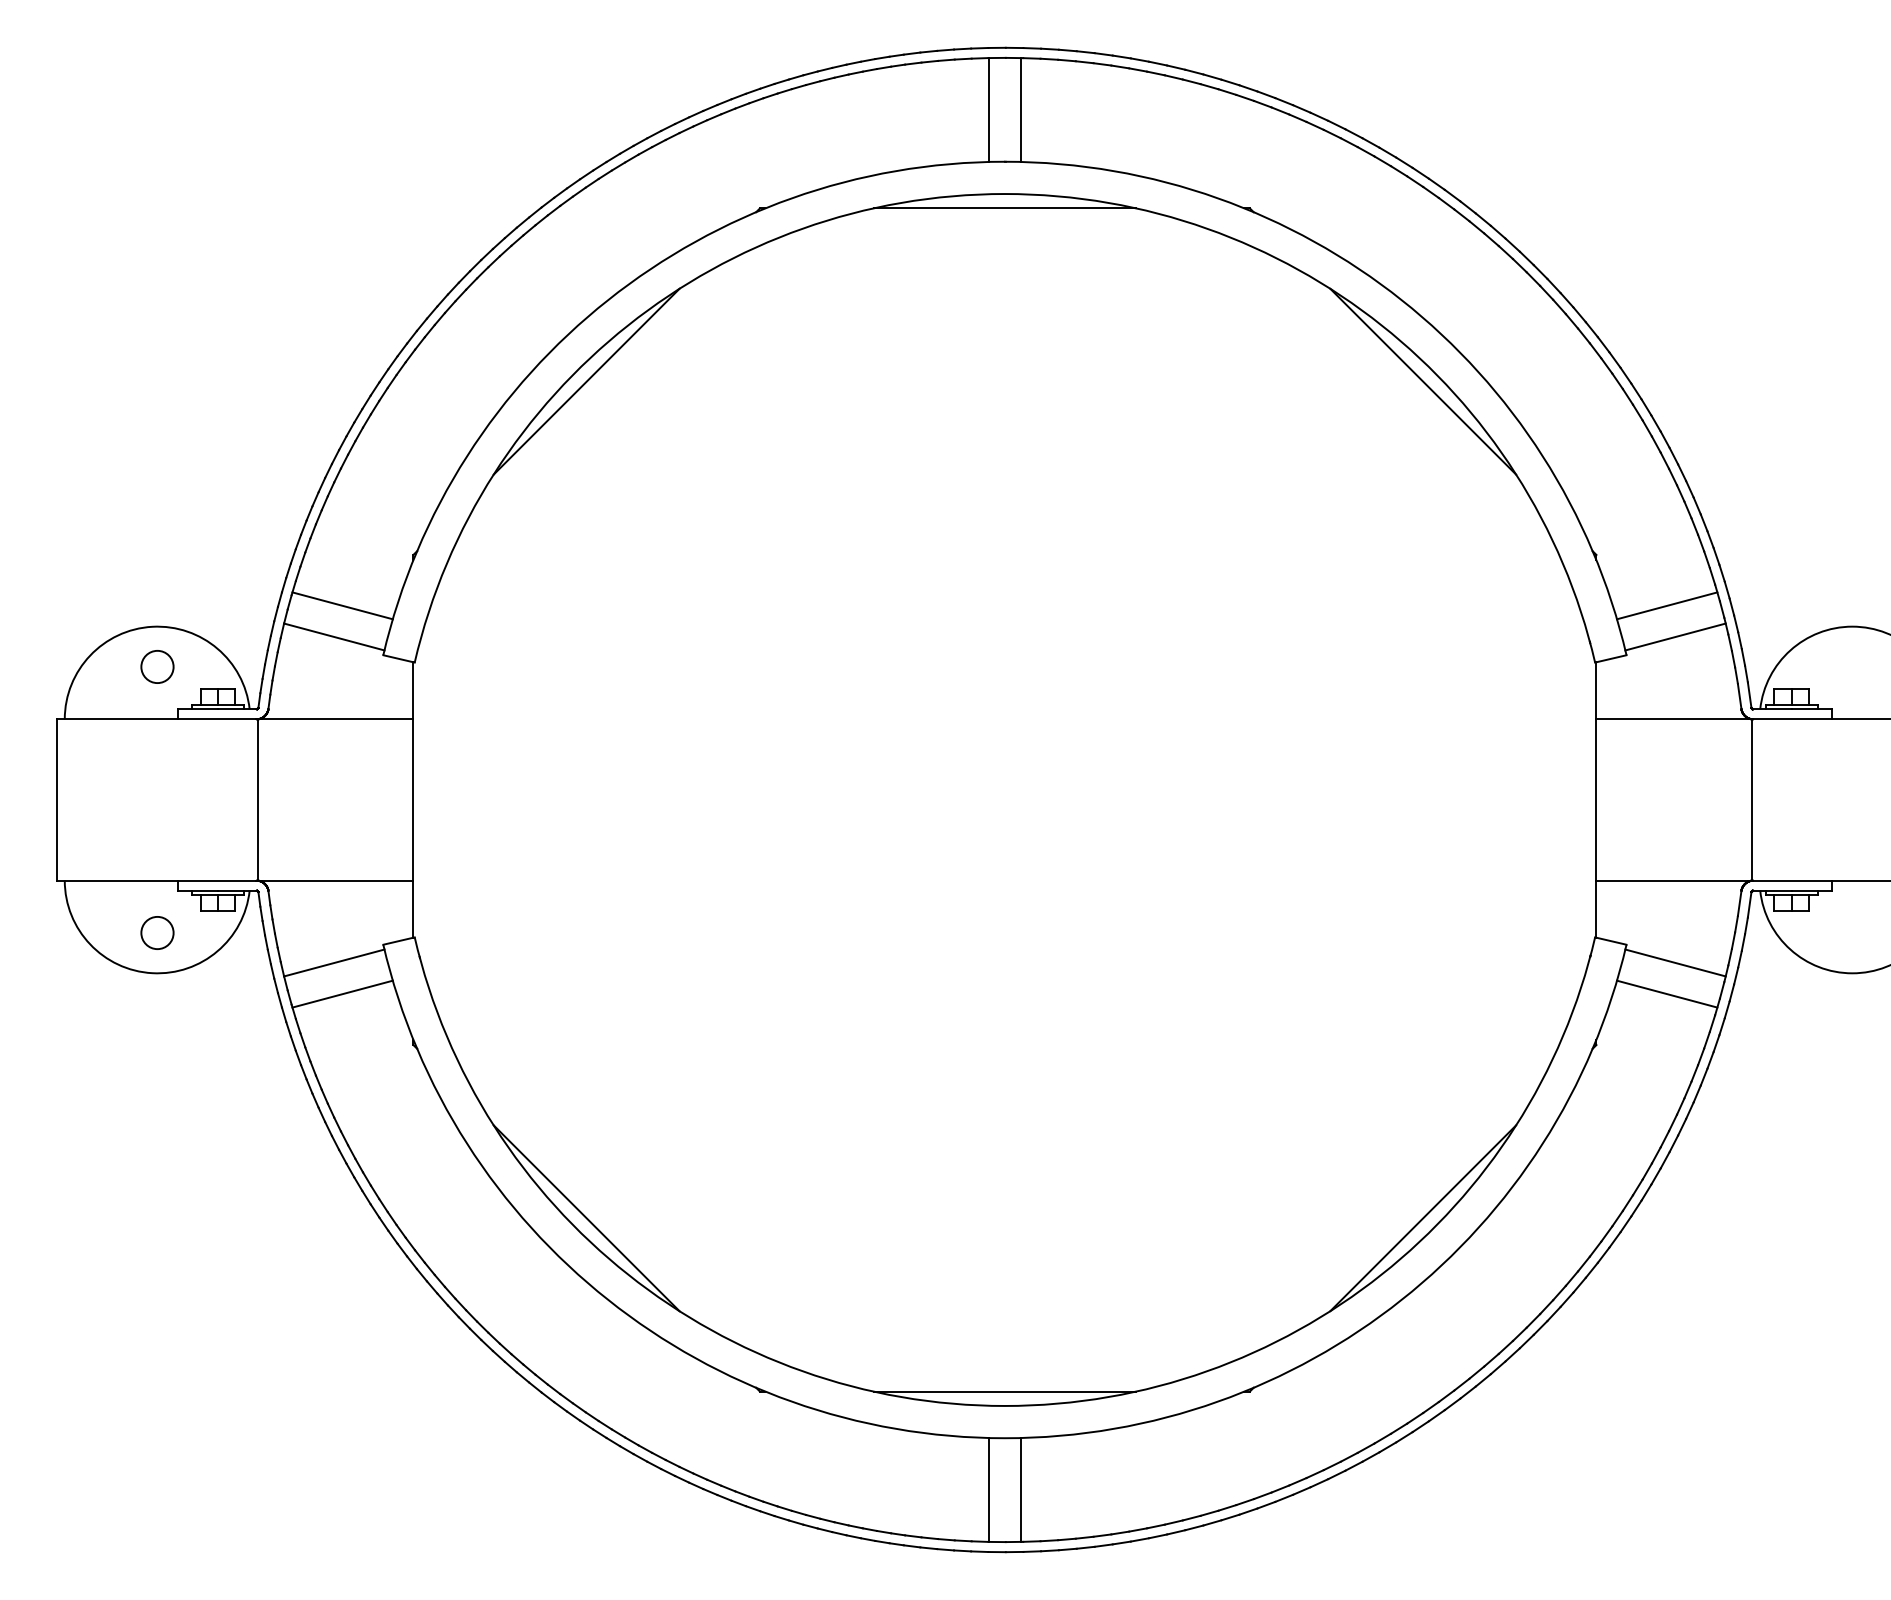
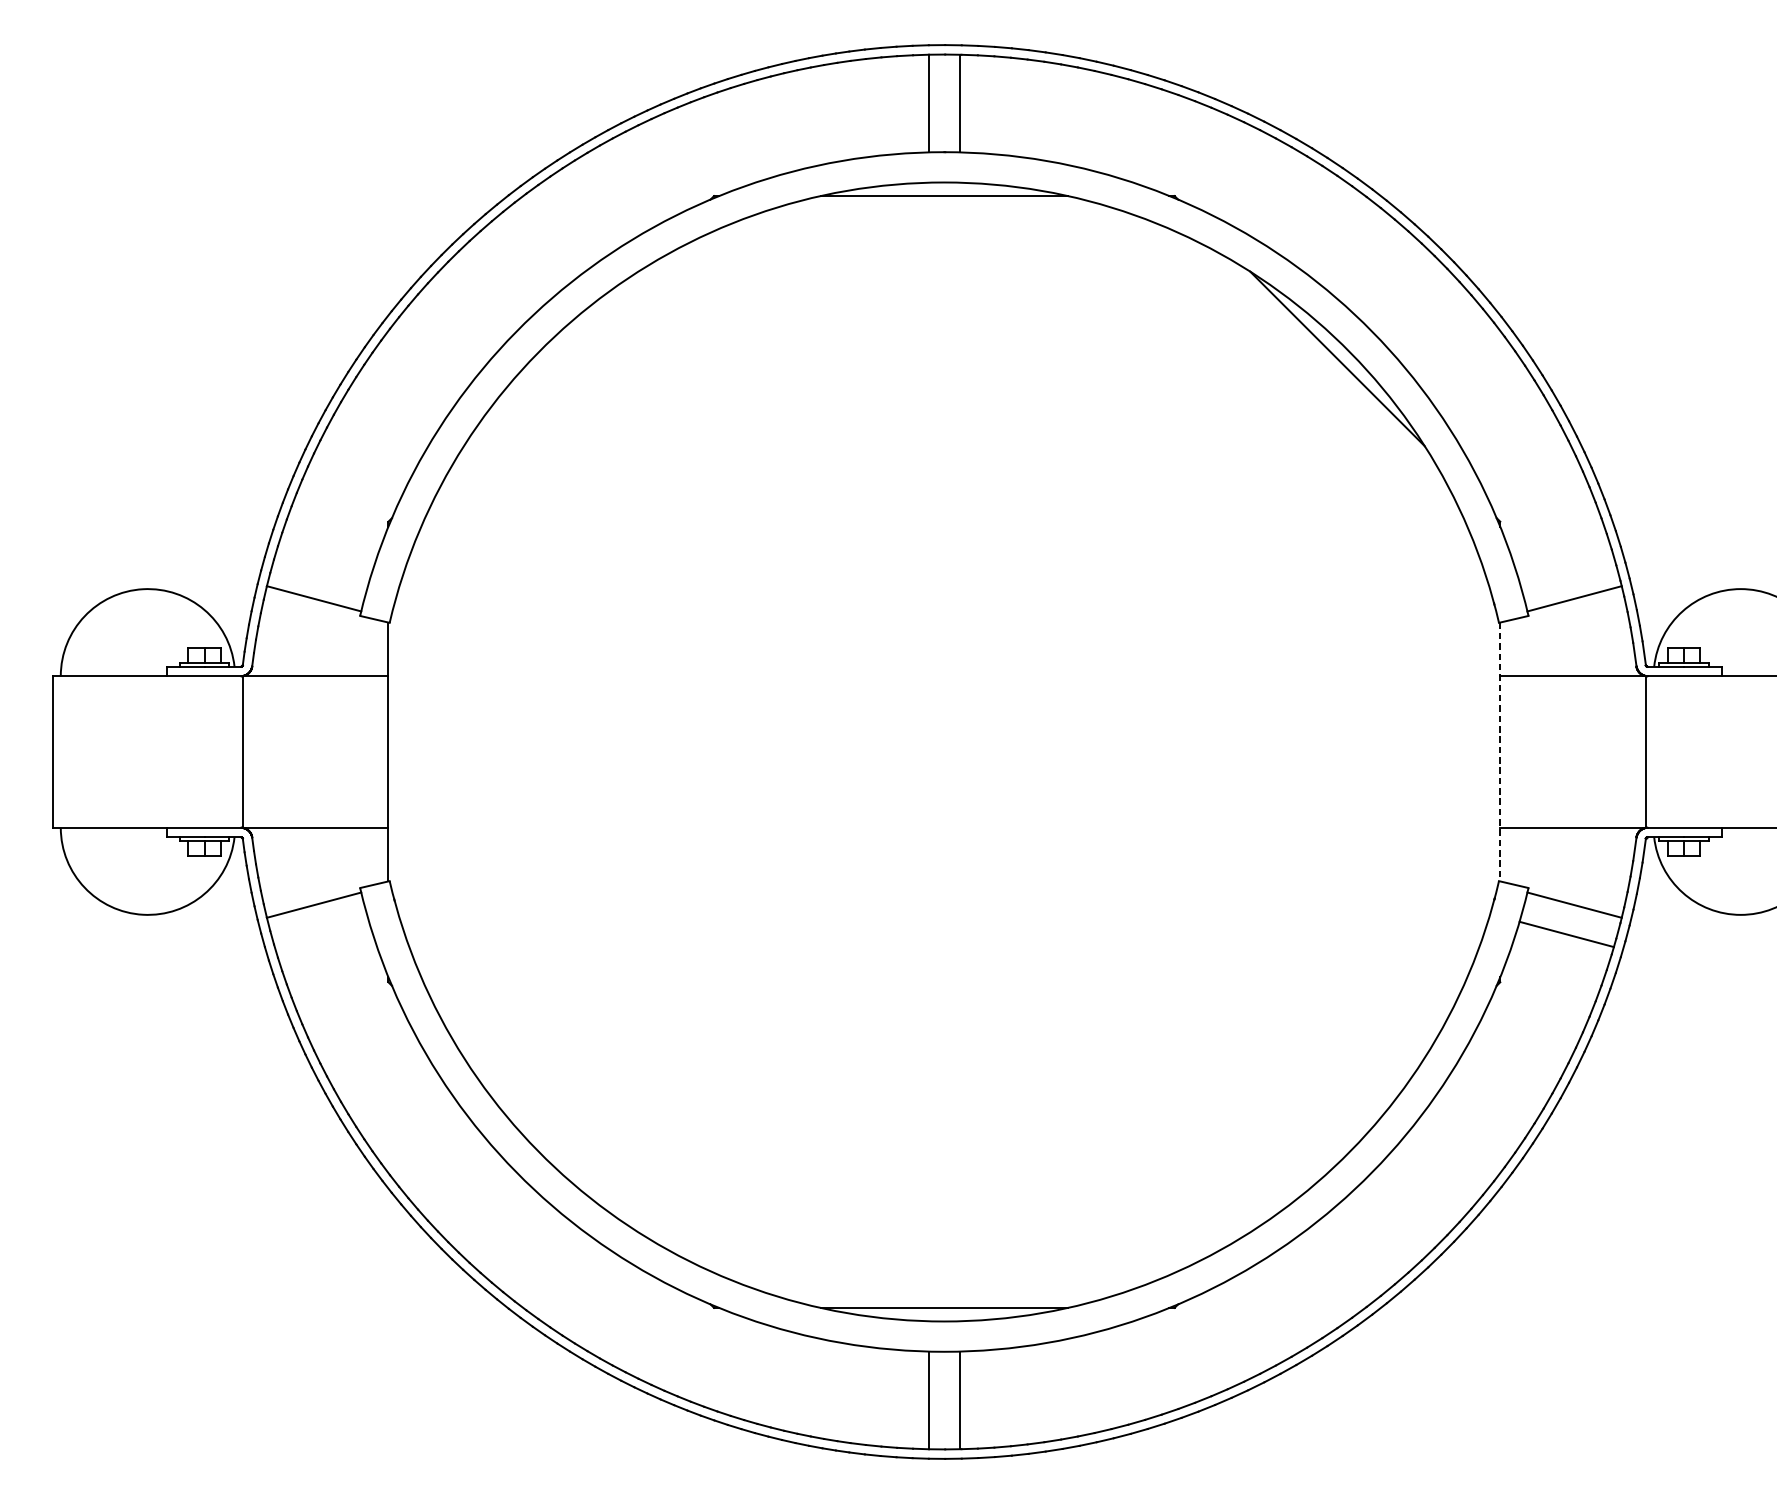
line: (586, 381) -> (551, 358), removed
line: (342, 605) -> (321, 569), removed
line: (1667, 605) -> (1567, 569), removed
circle: (157, 666) -> (147, 626), removed
line: (1596, 799) -> (1500, 751), solid -> dashed
circle: (157, 932) -> (147, 876), removed
line: (342, 993) -> (321, 933), removed
line: (586, 1218) -> (551, 1145), removed
line: (1423, 1218) -> (1337, 1145), removed

